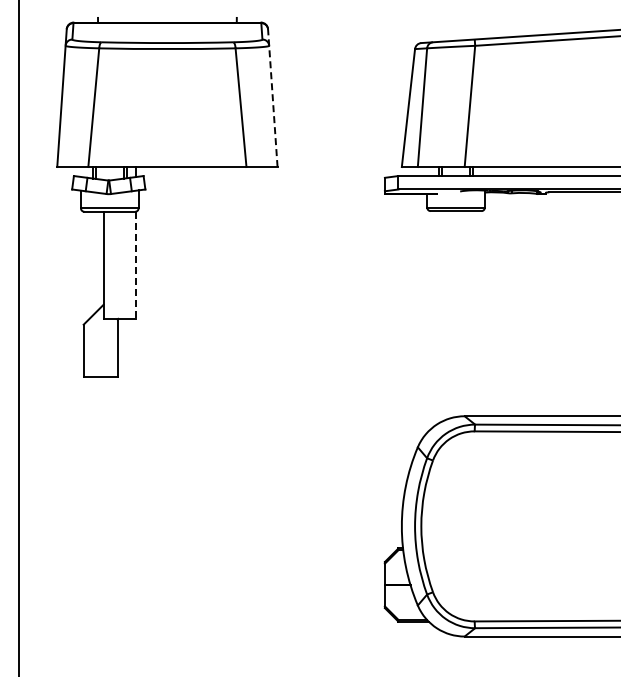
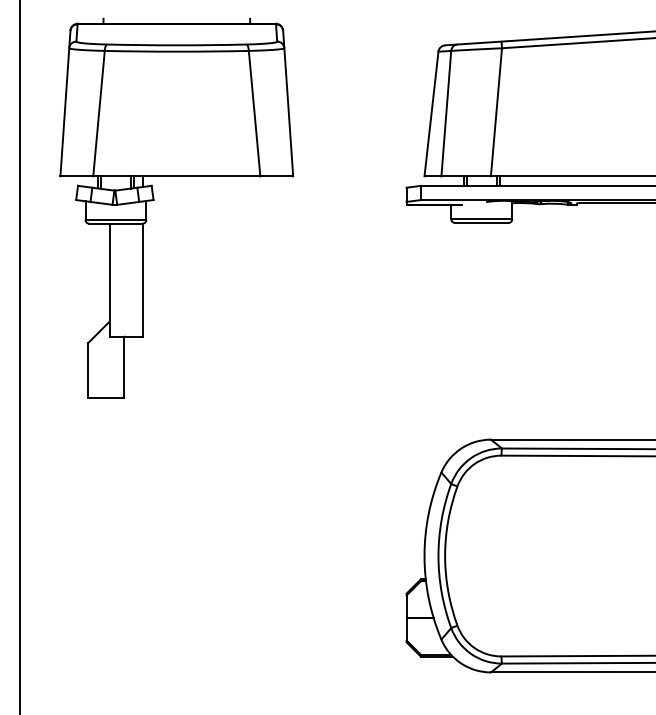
line: (272, 97) -> (287, 102), dashed -> solid
line: (135, 265) -> (143, 280), dashed -> solid

